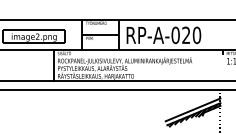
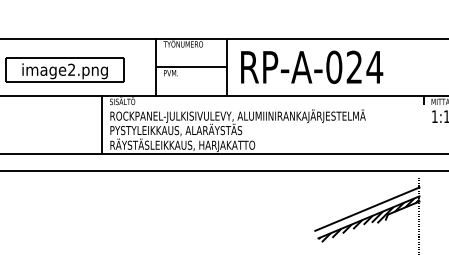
text: (196, 35) -> (373, 67), RP-A-020 -> RP-A-024

